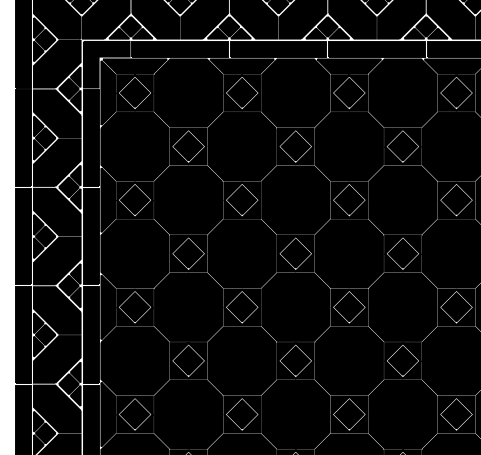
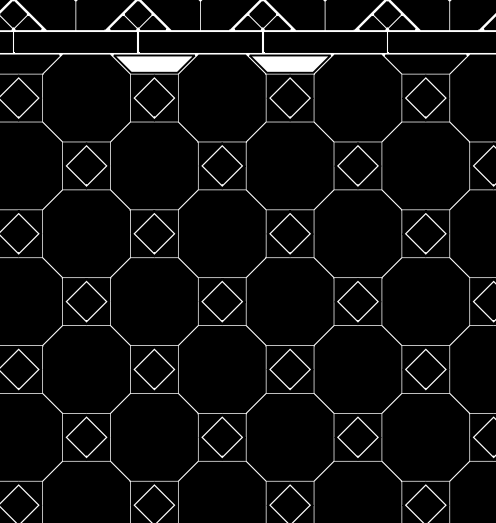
fill: (242, 66) -> (154, 64), removed
fill: (349, 66) -> (290, 64), removed

